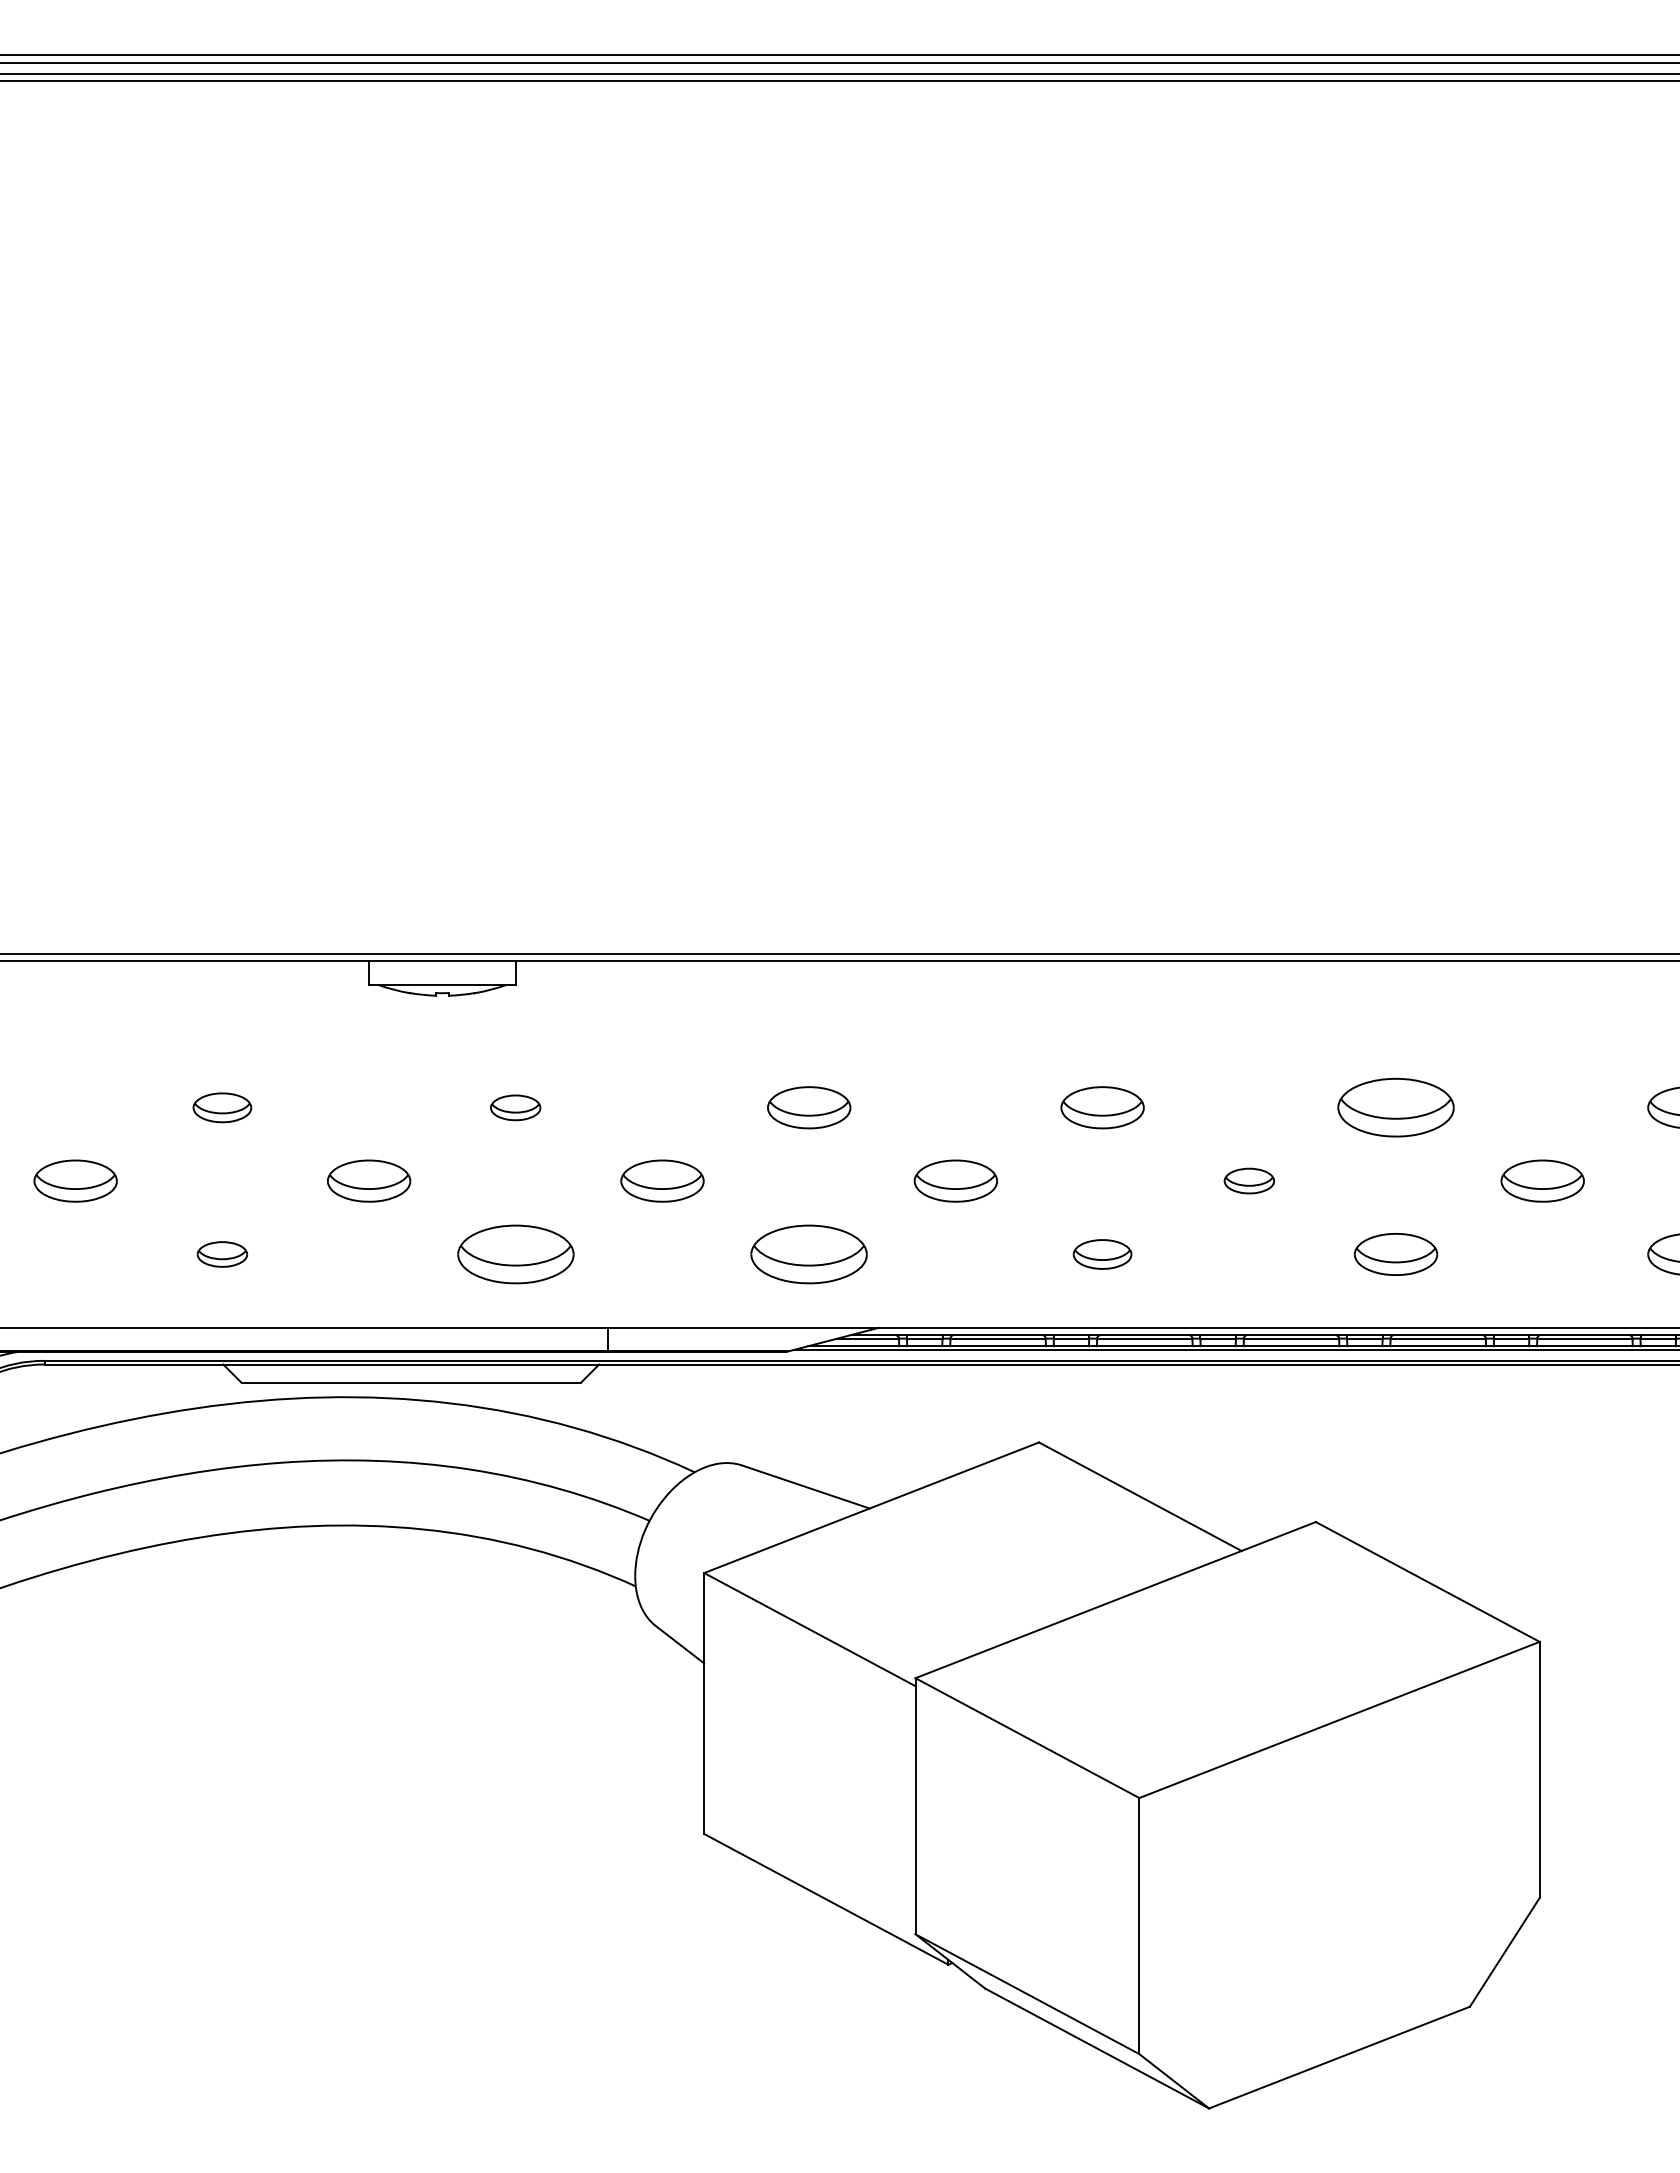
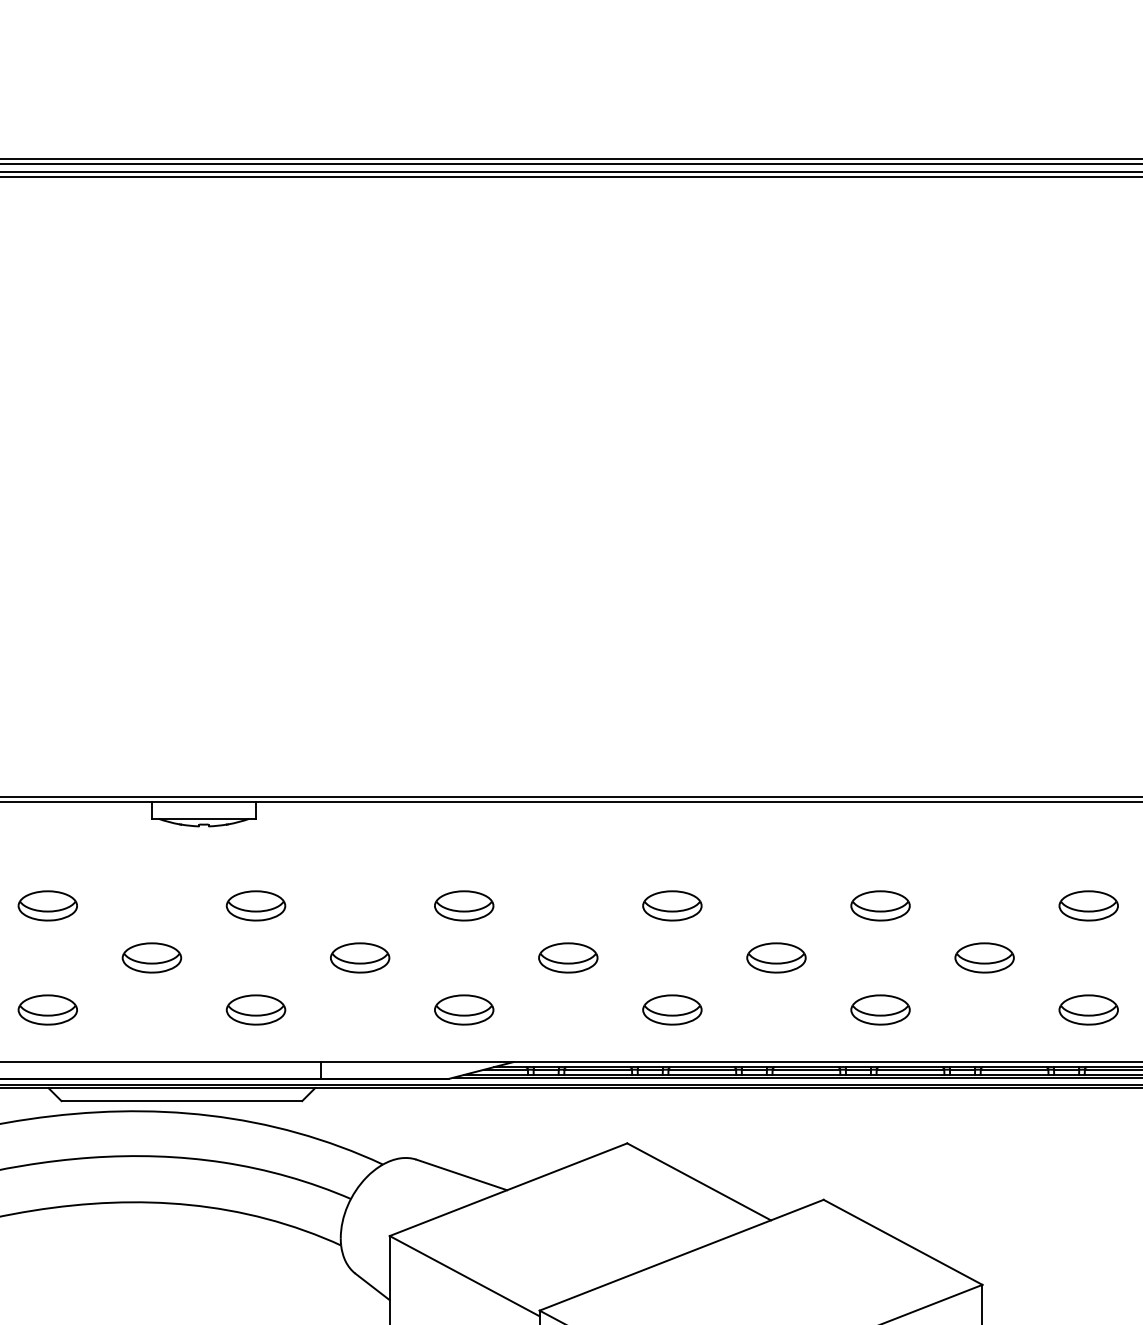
part: (222, 1107) -> (47, 905), size x1.43
part: (515, 1107) -> (255, 905), size x1.67
part: (1395, 1107) -> (880, 905), size x0.71
part: (1249, 1180) -> (776, 957), size x1.67
part: (222, 1254) -> (47, 1010), size x1.67
part: (515, 1254) -> (255, 1010), size x0.71
part: (809, 1254) -> (464, 1010), size x0.71
part: (1102, 1254) -> (672, 1010), size x1.43

